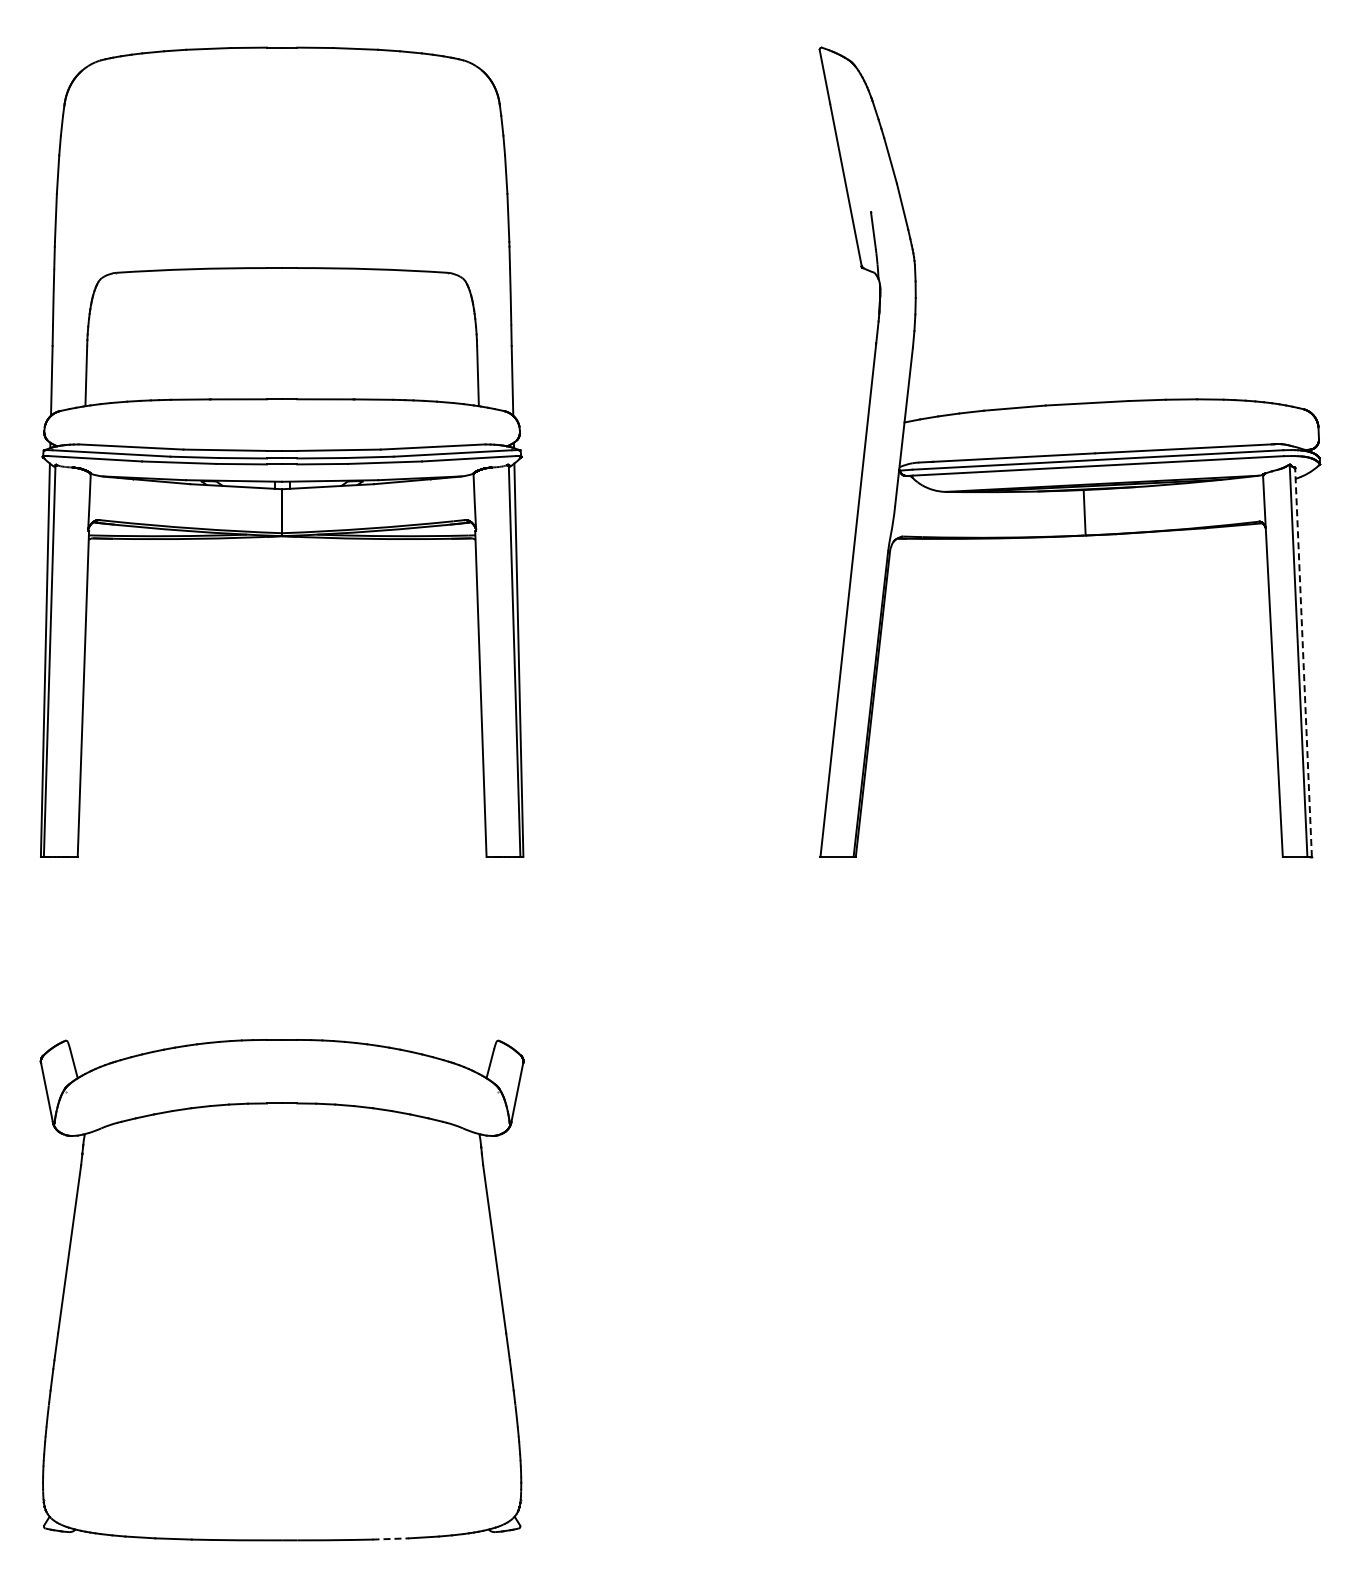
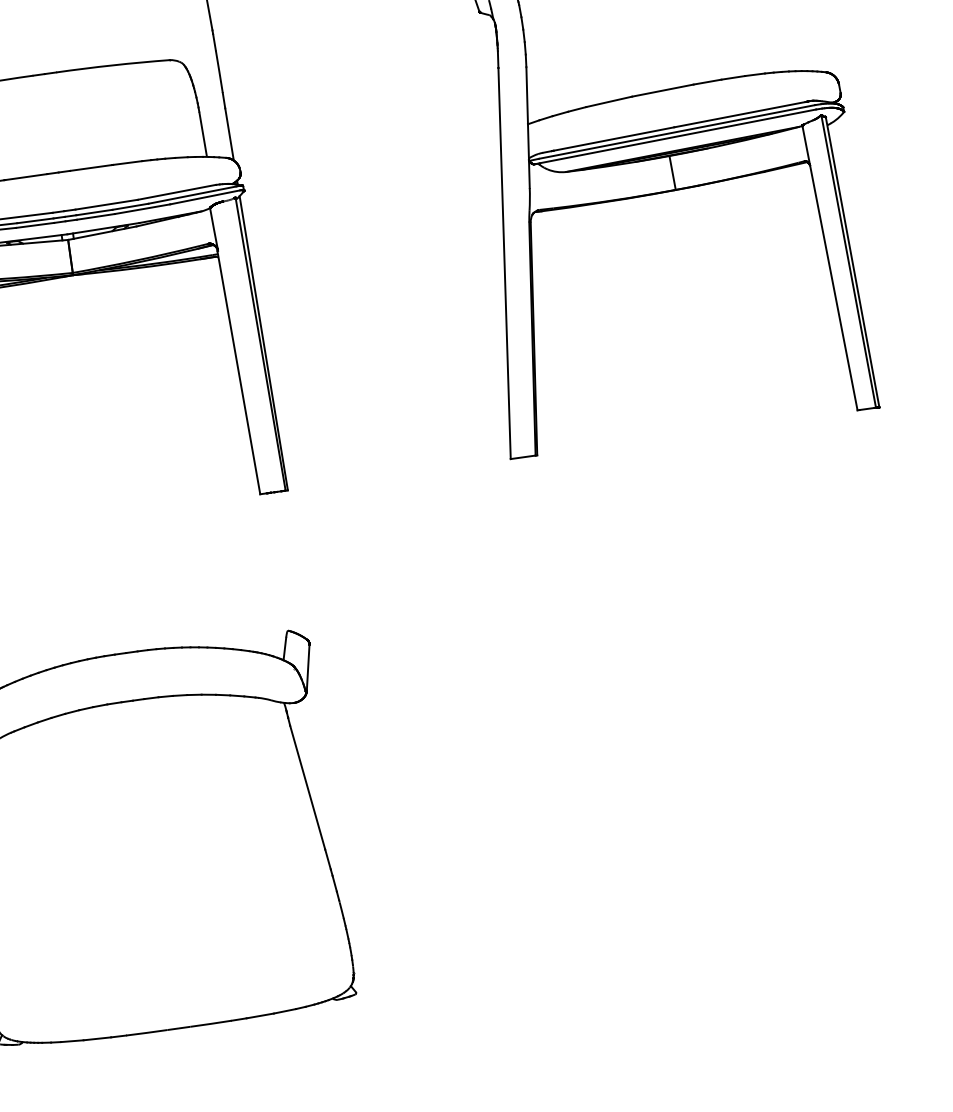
line: (1303, 662) -> (852, 262), dashed -> solid
line: (391, 1538) -> (260, 1015), dashed -> solid

